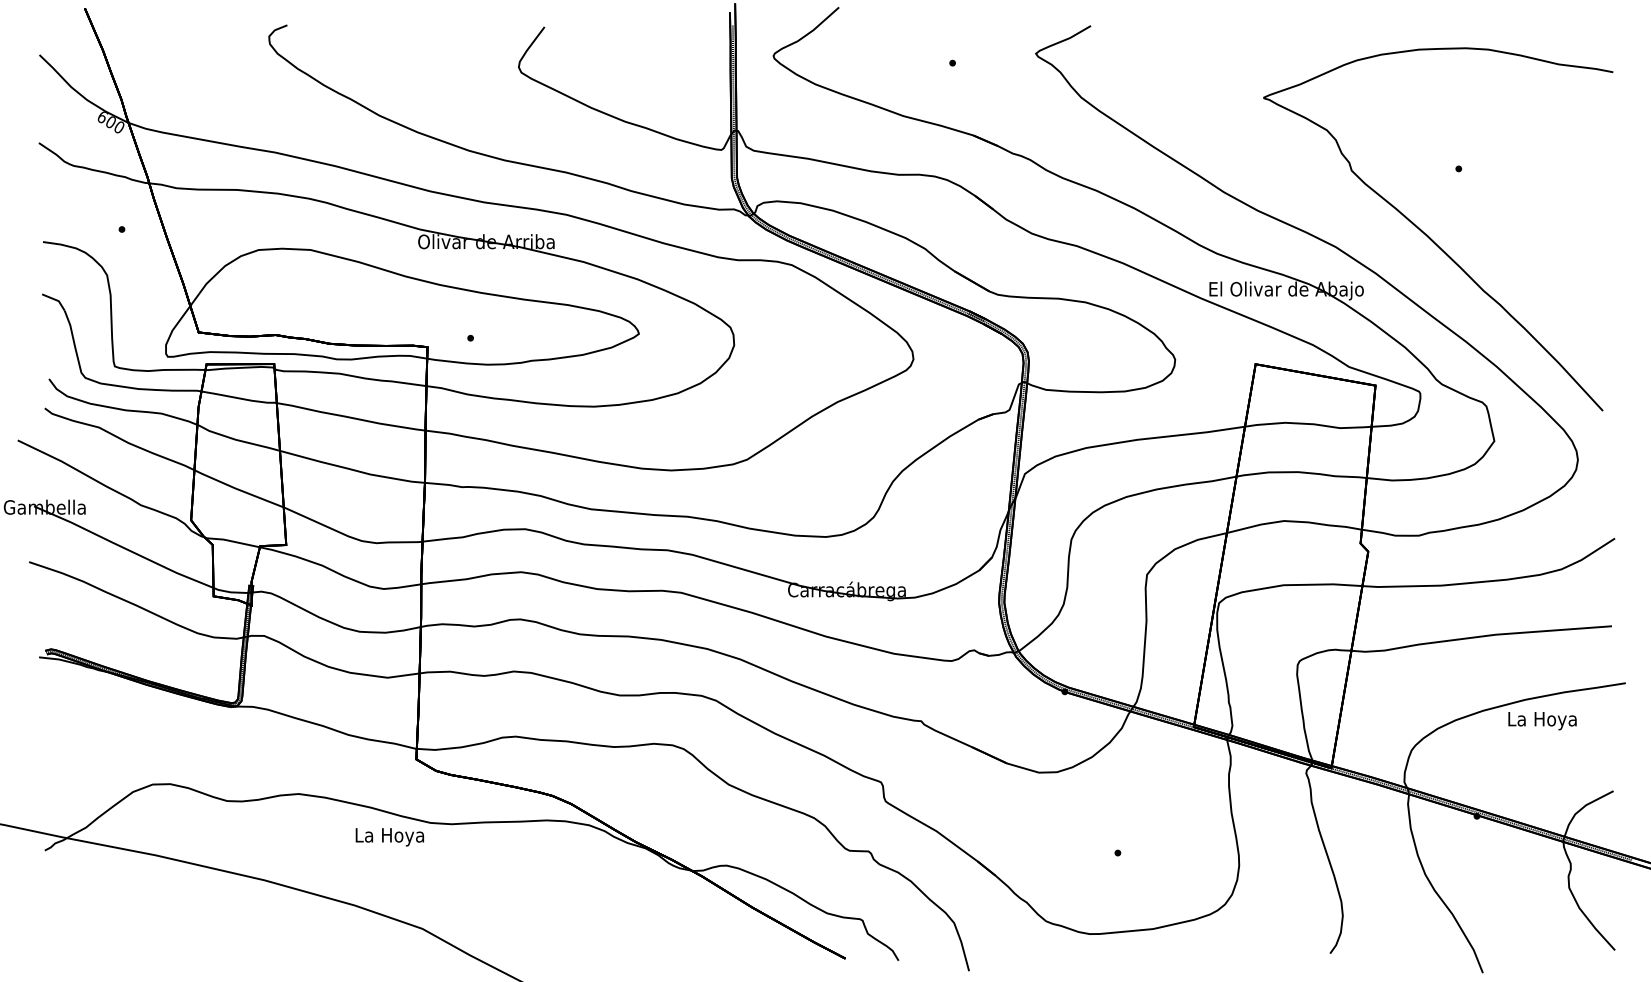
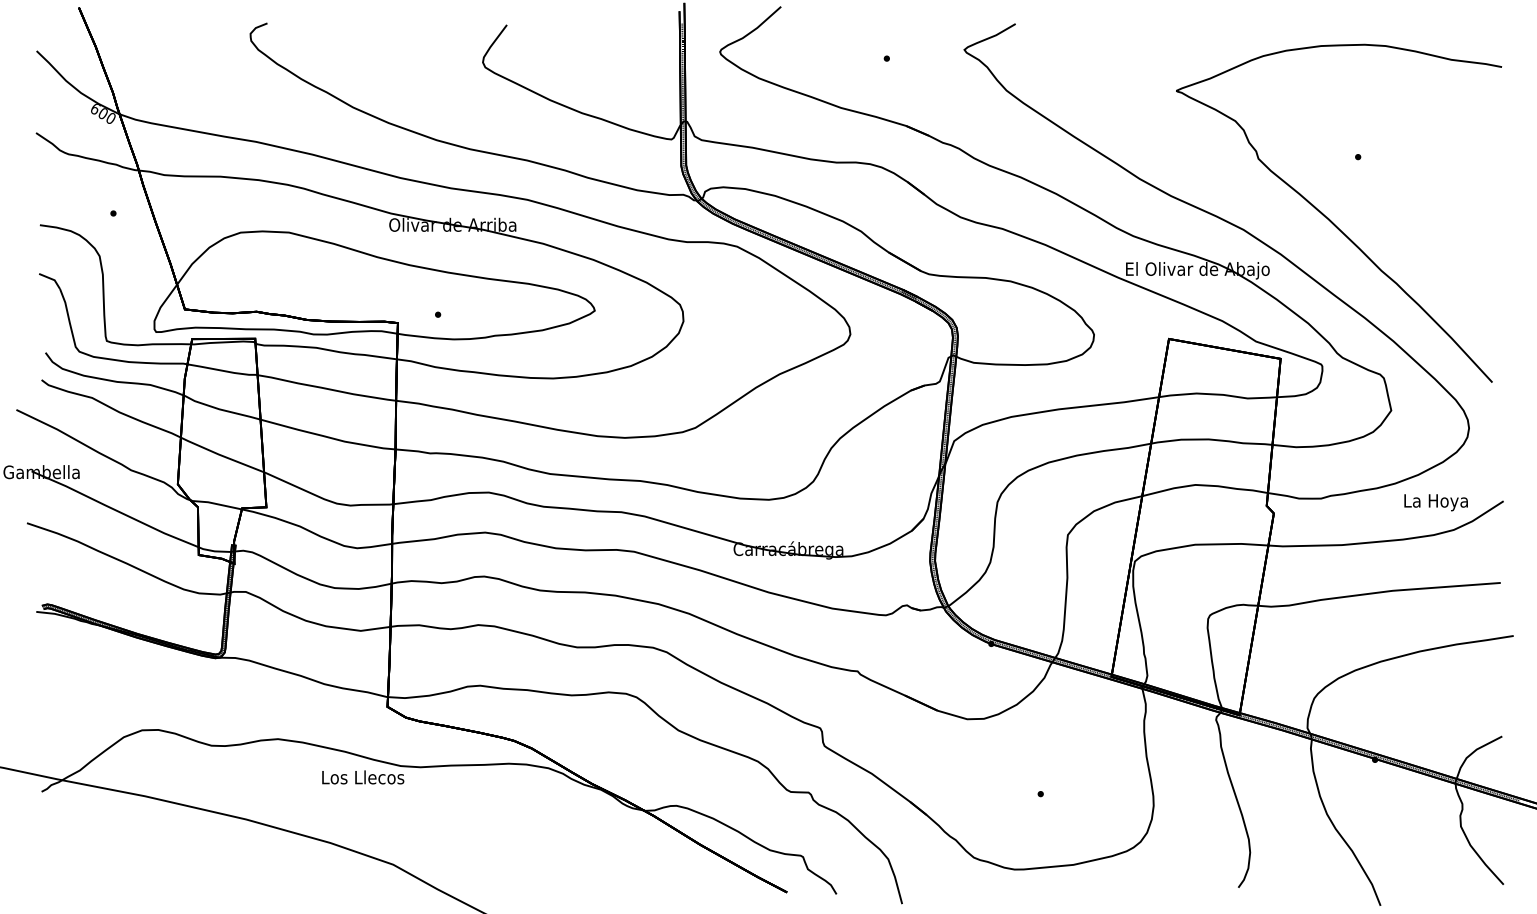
text: (1542, 721) -> (1436, 503), moved
text: (390, 836) -> (363, 778), La Hoya -> Los Llecos

